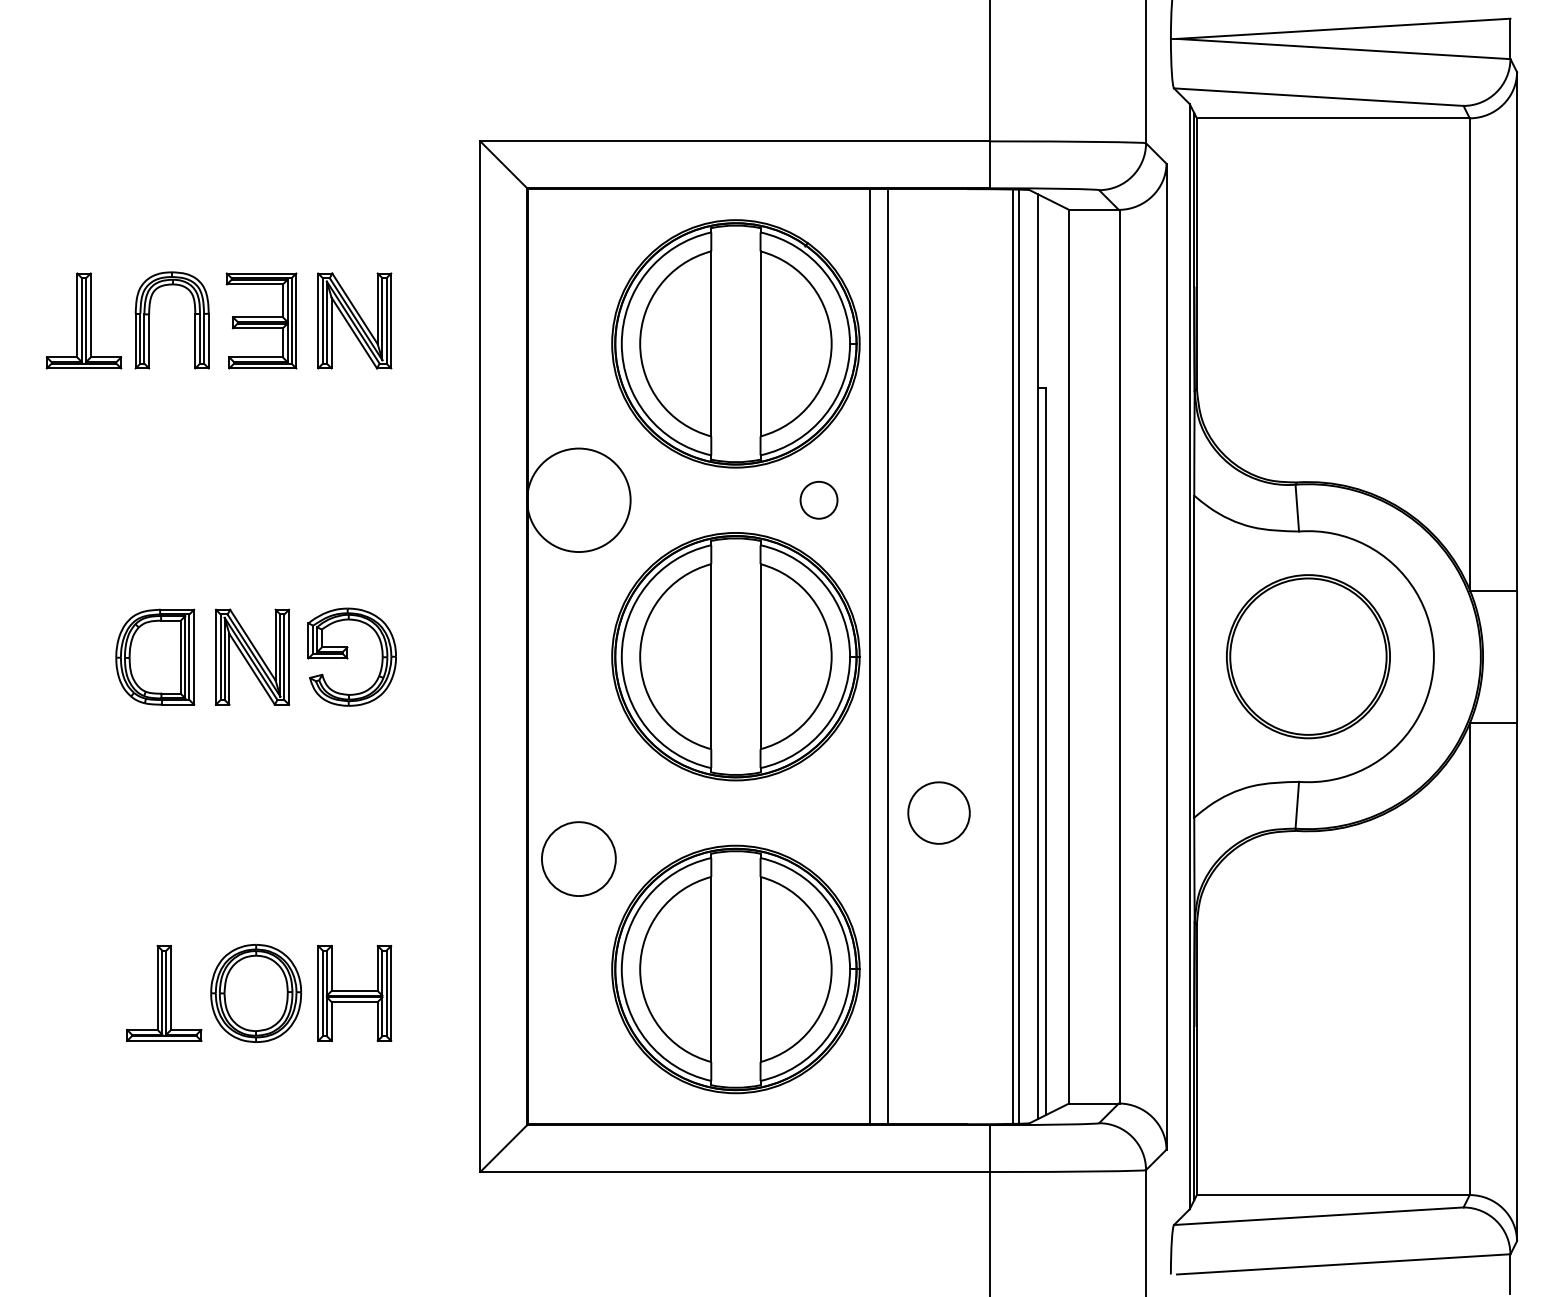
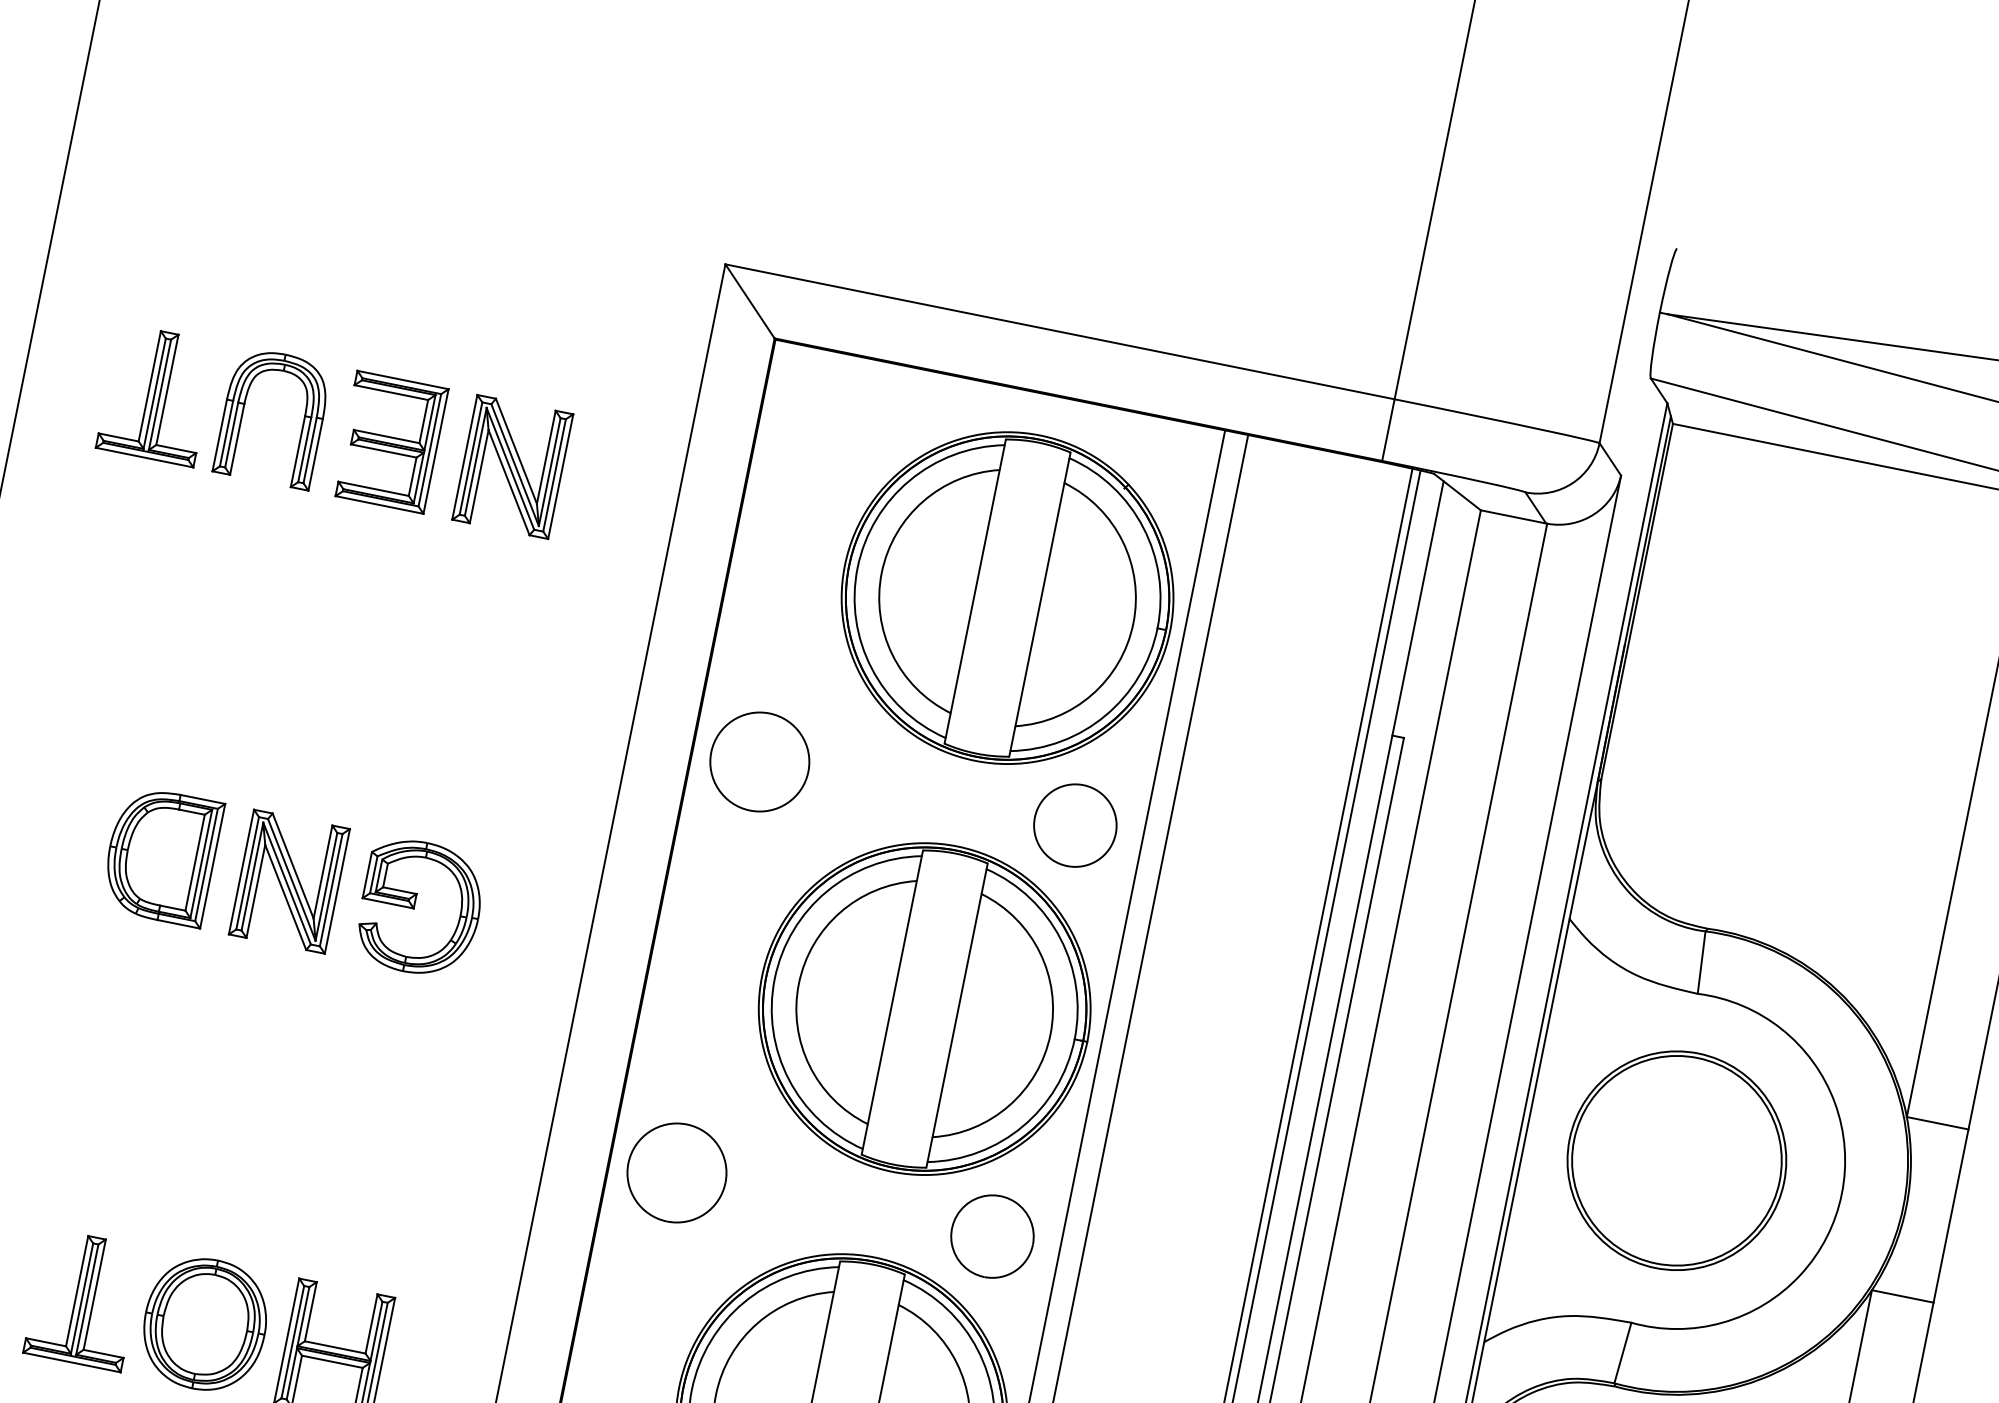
circle: (578, 500) -> (759, 762), size x0.71
circle: (818, 500) -> (1074, 825), size x1.67
part: (938, 812) -> (991, 1235), moved
part: (578, 858) -> (676, 1172), moved

